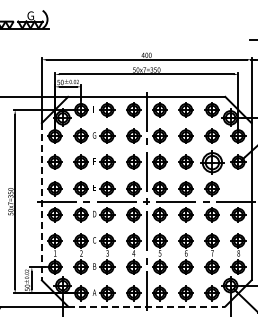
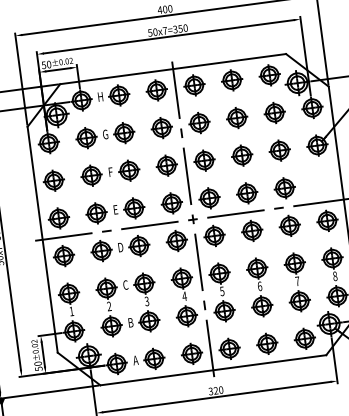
part: (211, 161) -> (278, 149), size x0.62
line: (41, 201) -> (42, 239), dashed -> solid
line: (146, 306) -> (212, 370), dashed -> solid

